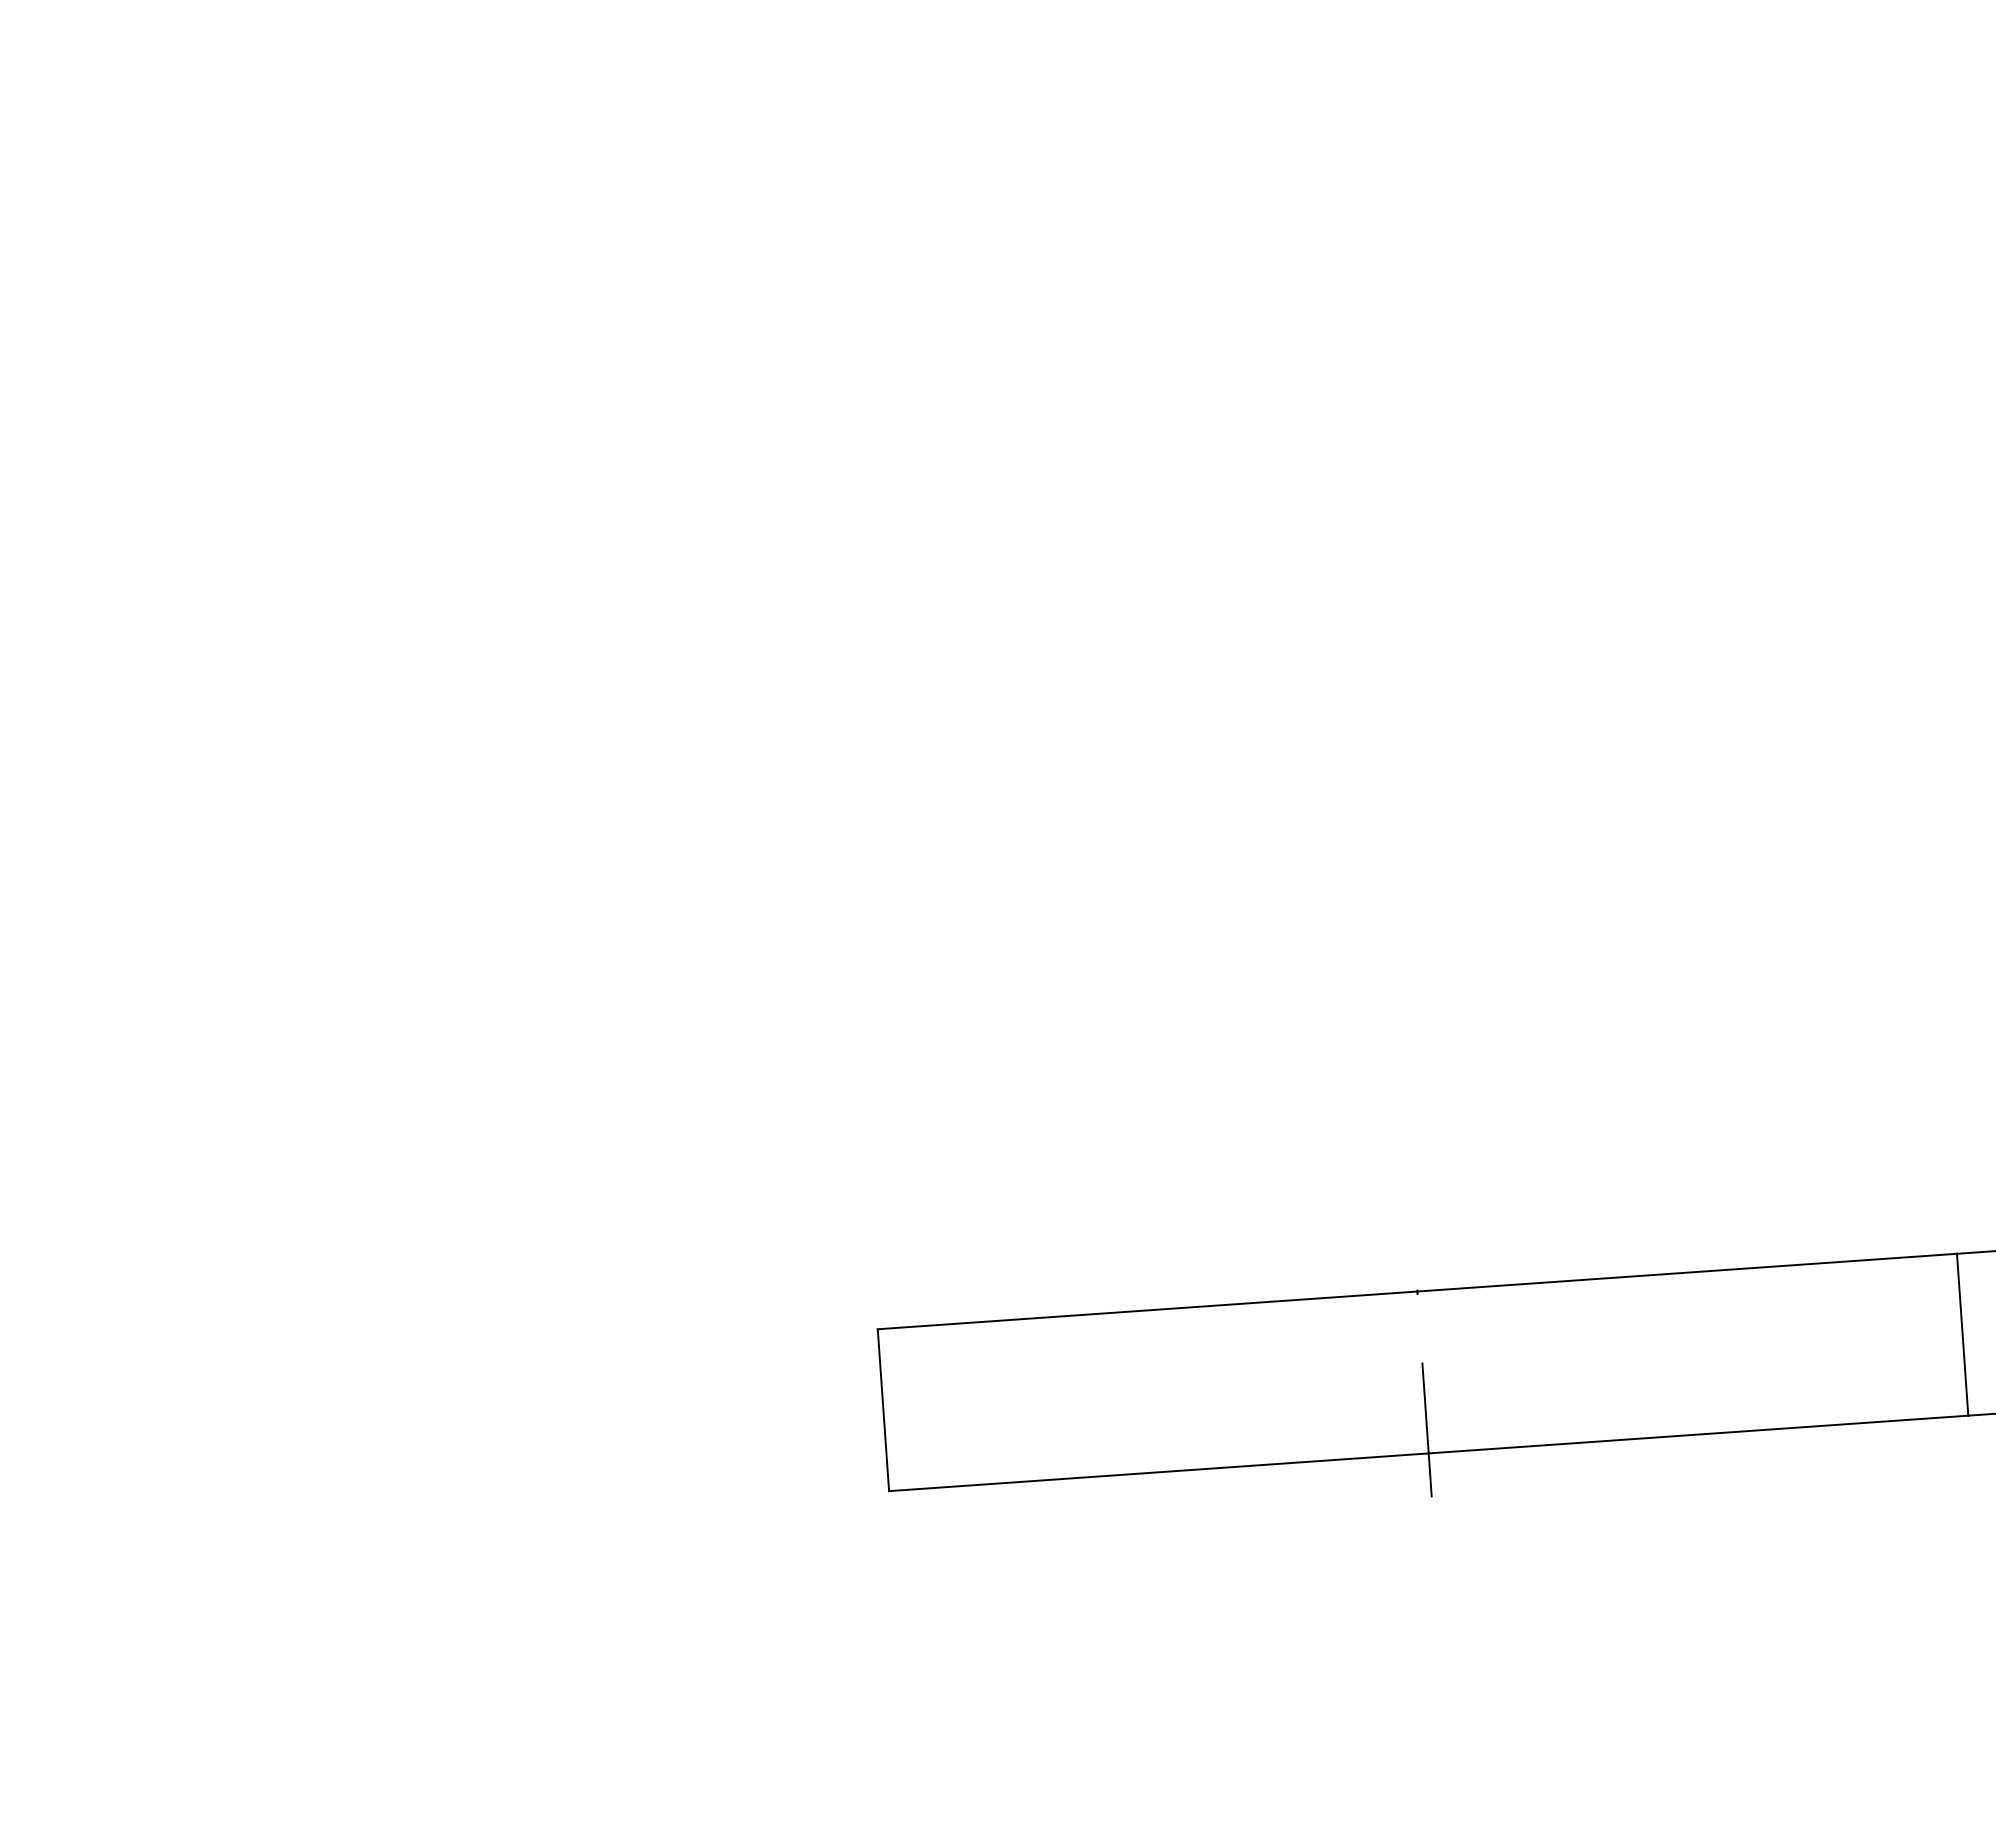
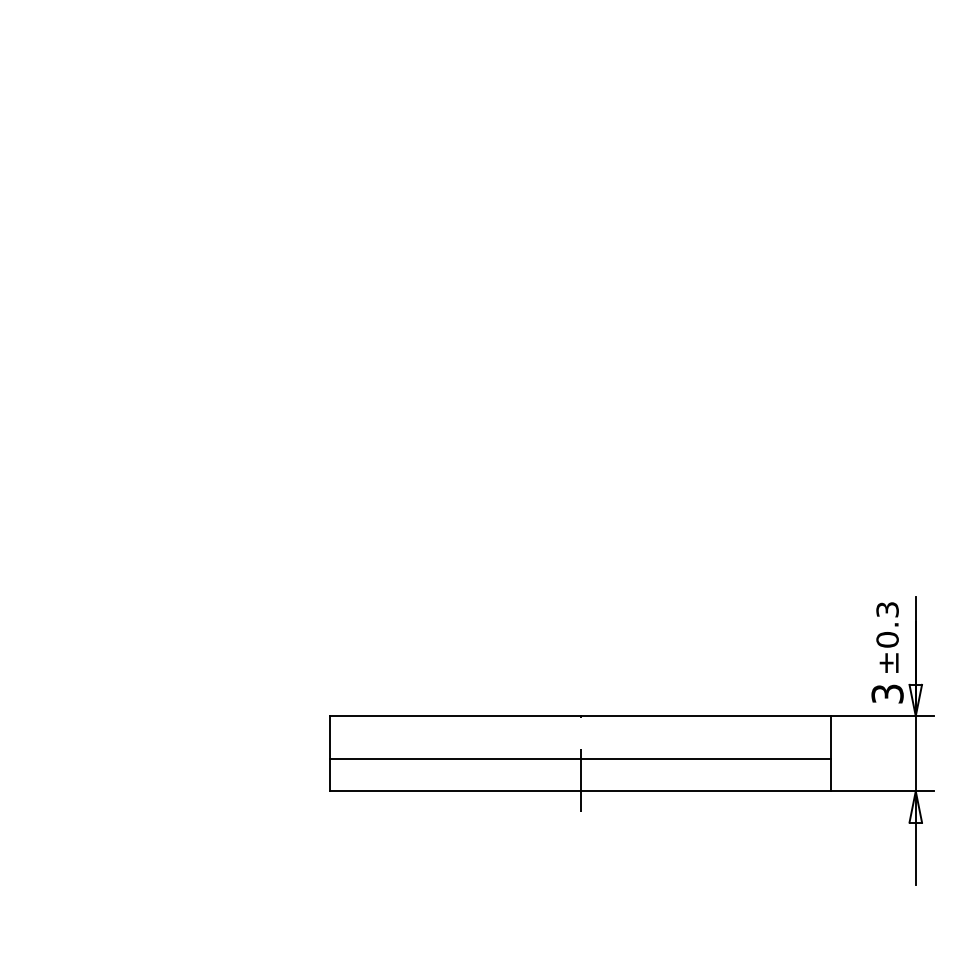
line: (1423, 1382) -> (580, 758), added

